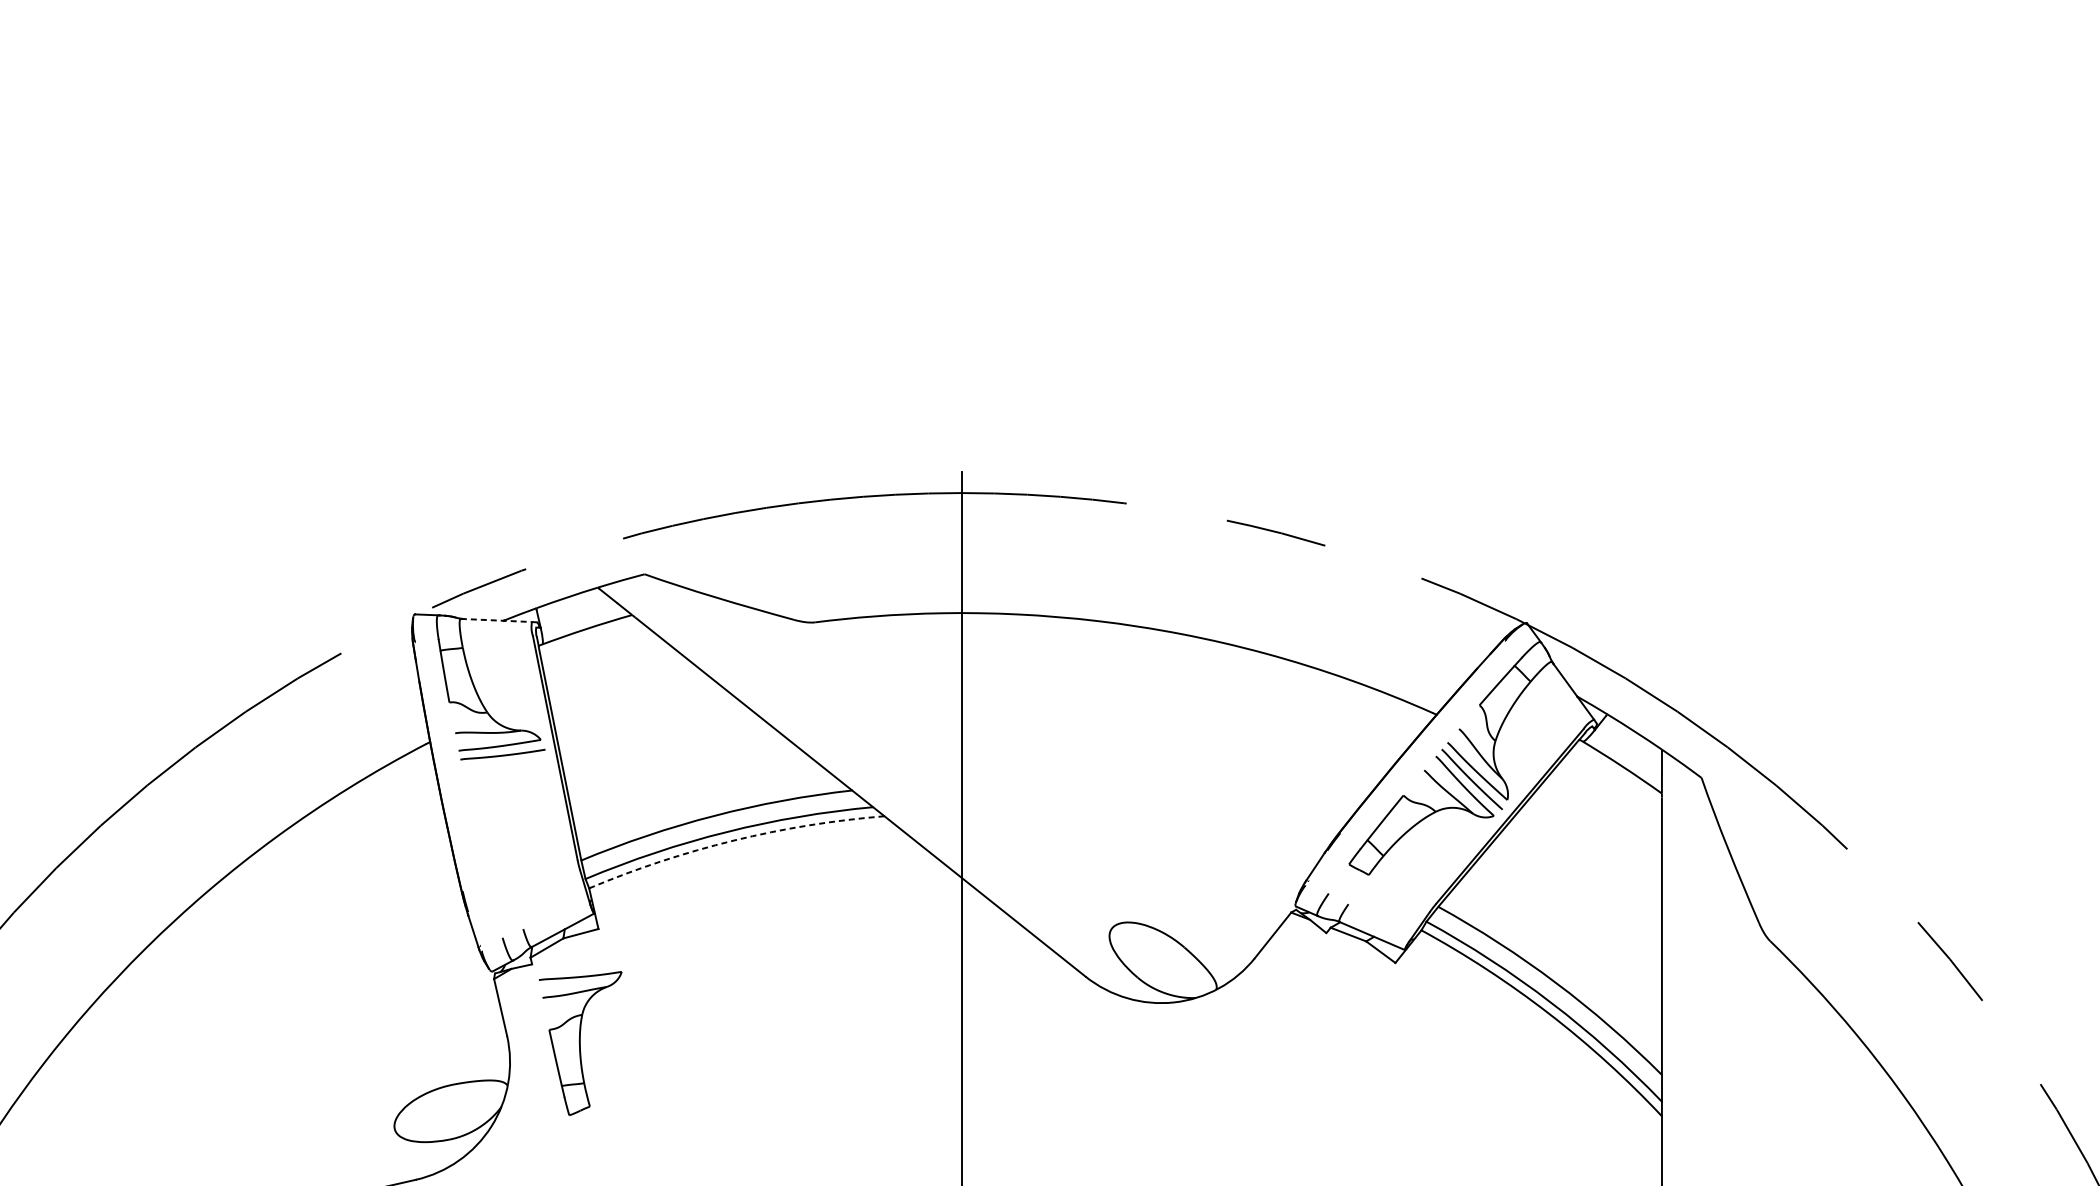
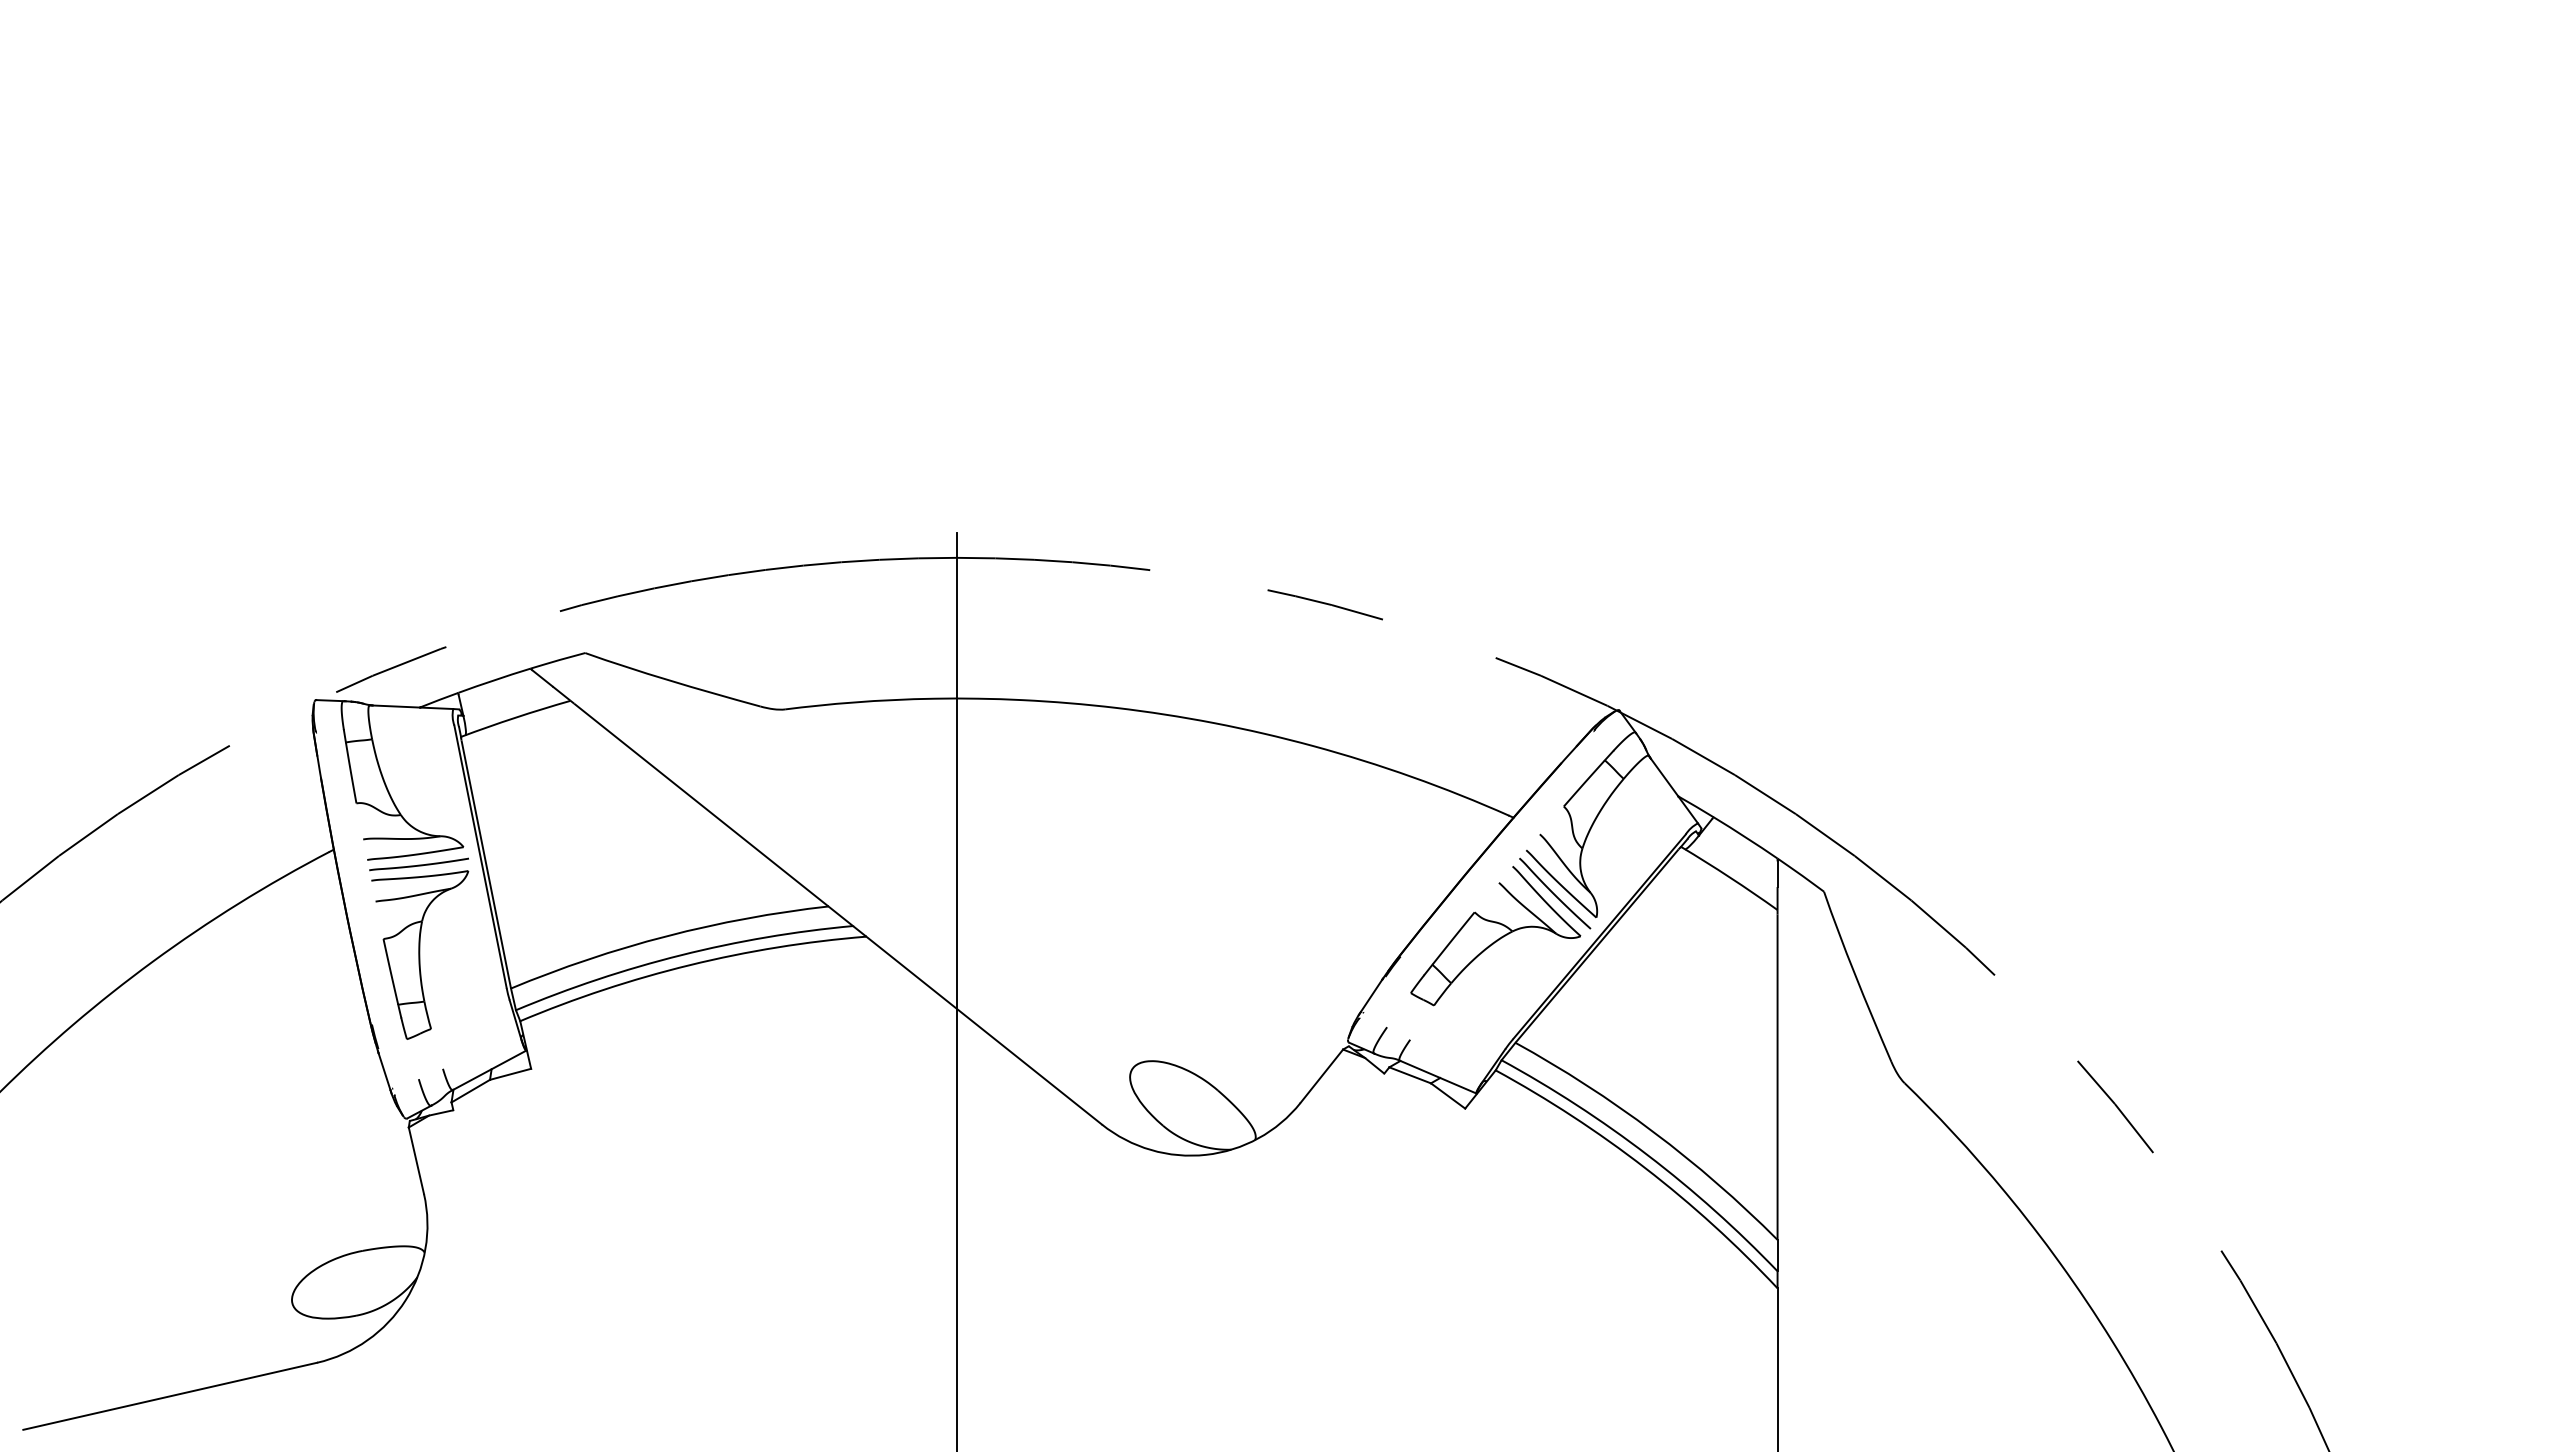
line: (496, 620) -> (411, 707), dashed -> solid
arc: (733, 840) -> (689, 965), dashed -> solid
part: (580, 1043) -> (420, 954), moved

